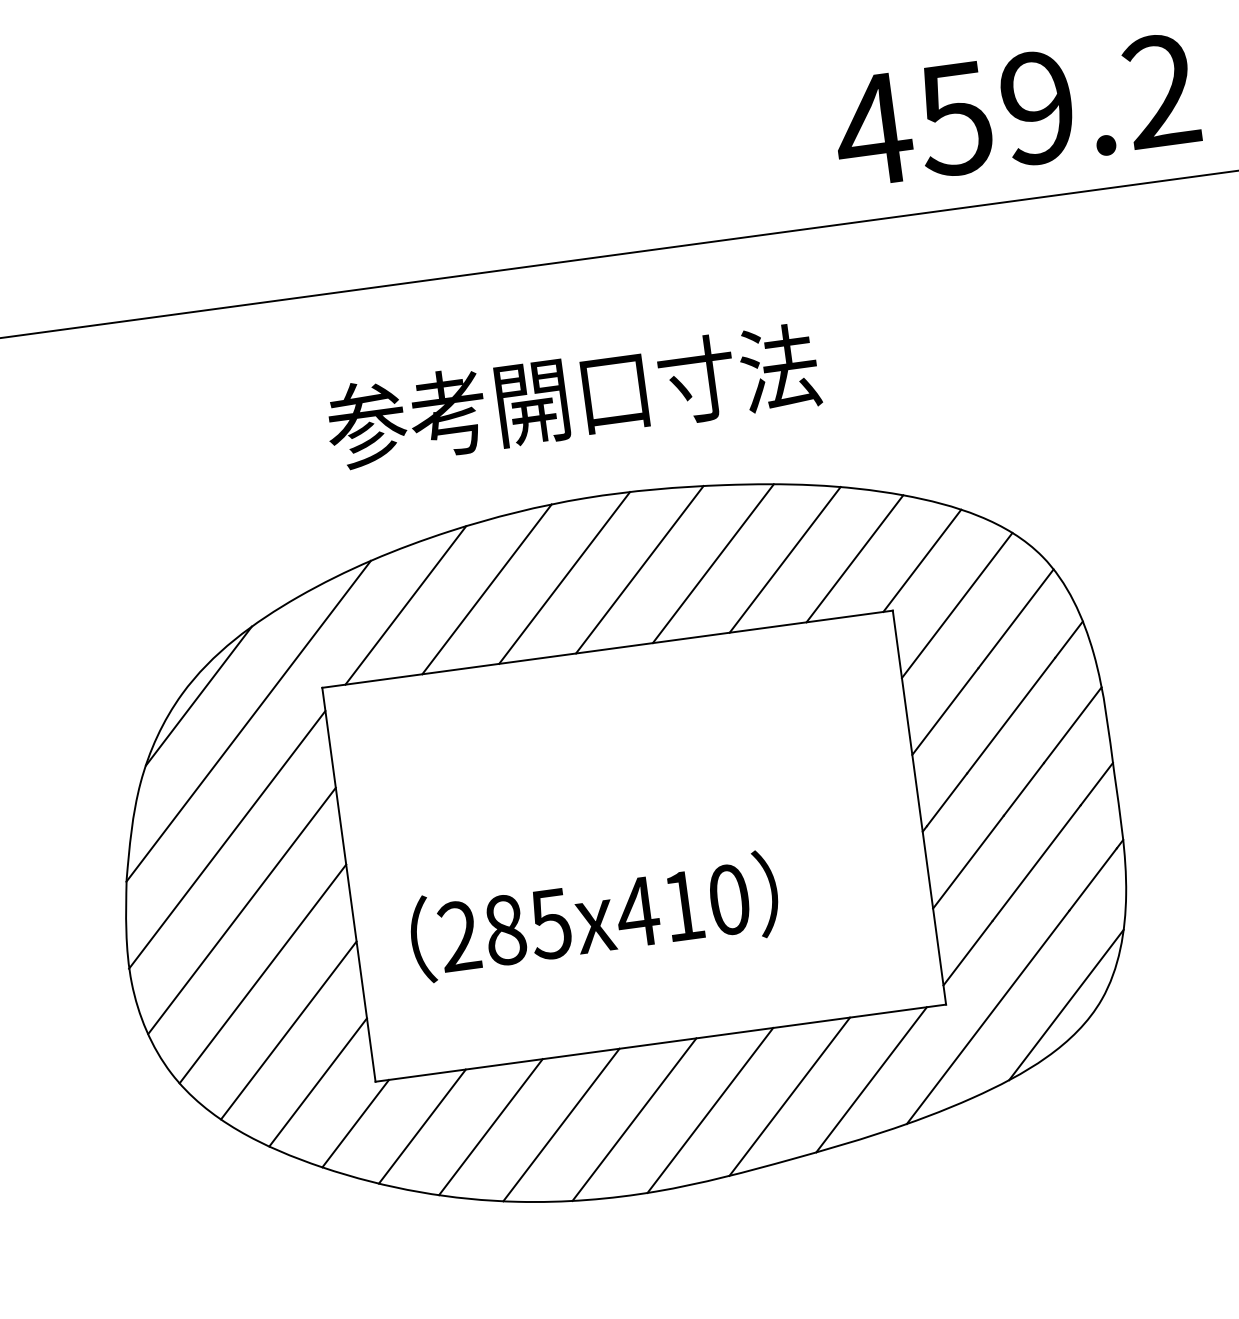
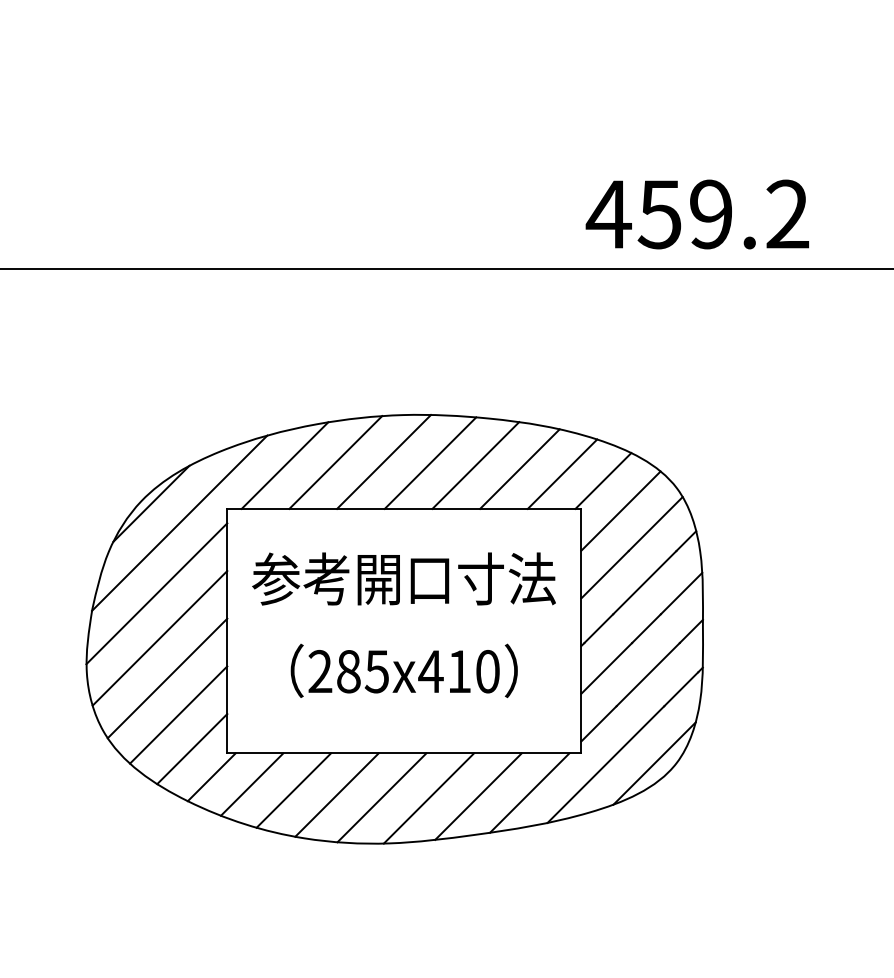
text: (571, 395) -> (403, 578), moved
text: (593, 916) -> (403, 670), moved

